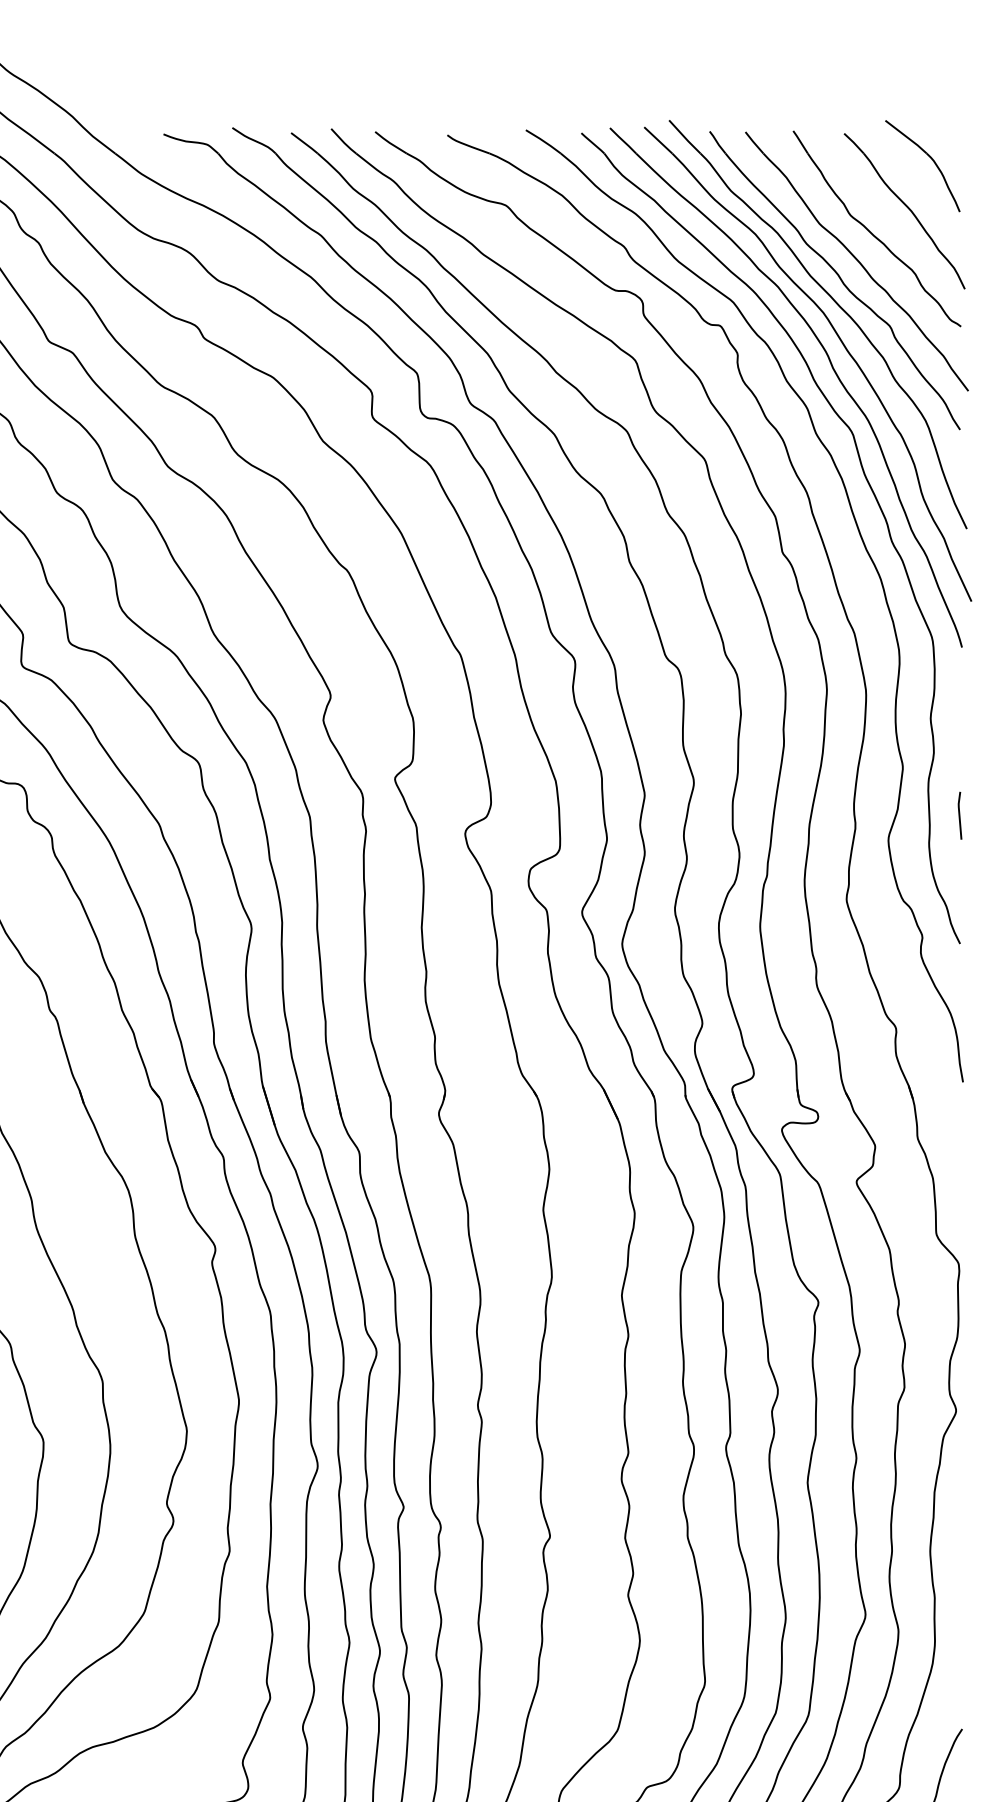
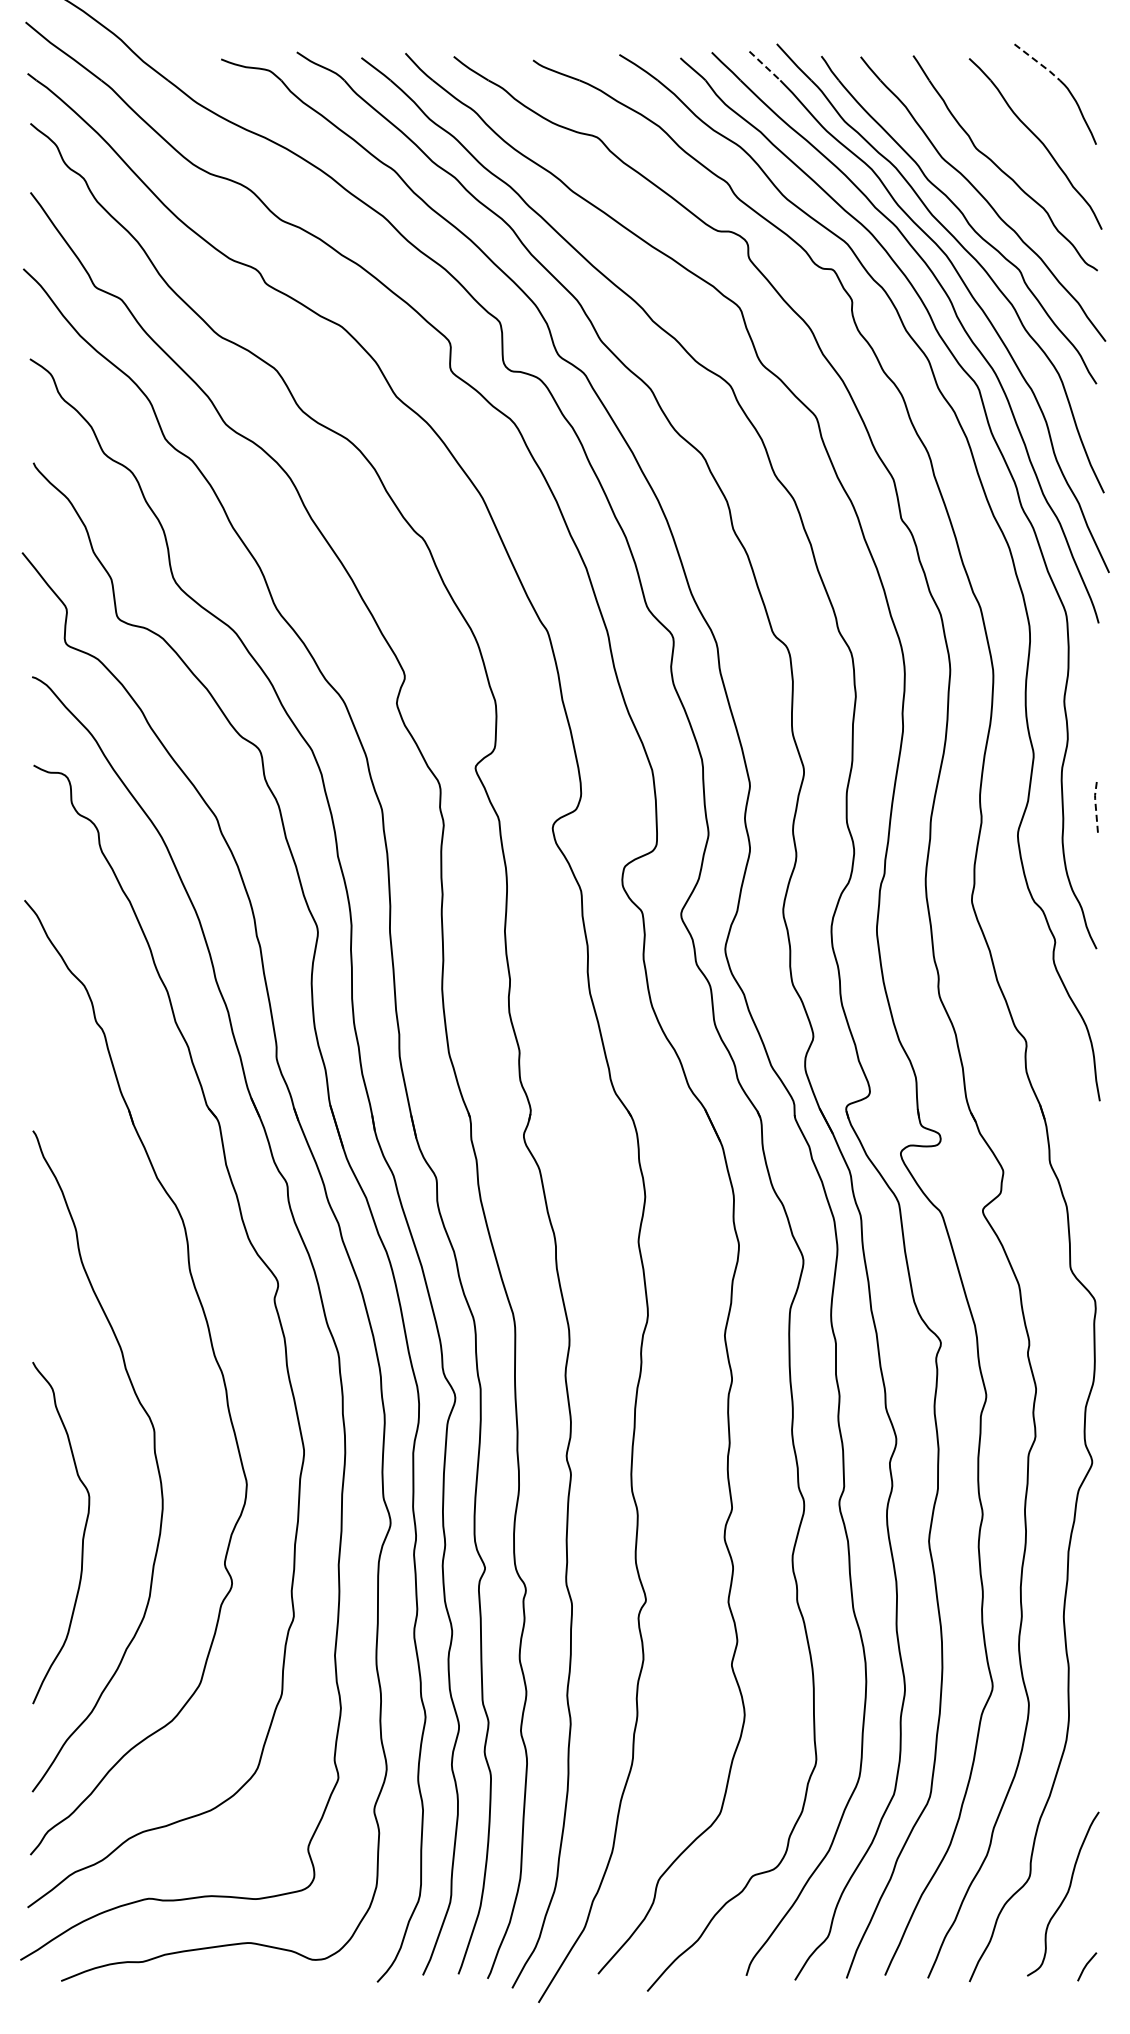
line: (907, 137) -> (1038, 62), solid -> dashed
line: (658, 140) -> (765, 66), solid -> dashed
line: (959, 814) -> (1095, 806), solid -> dashed

